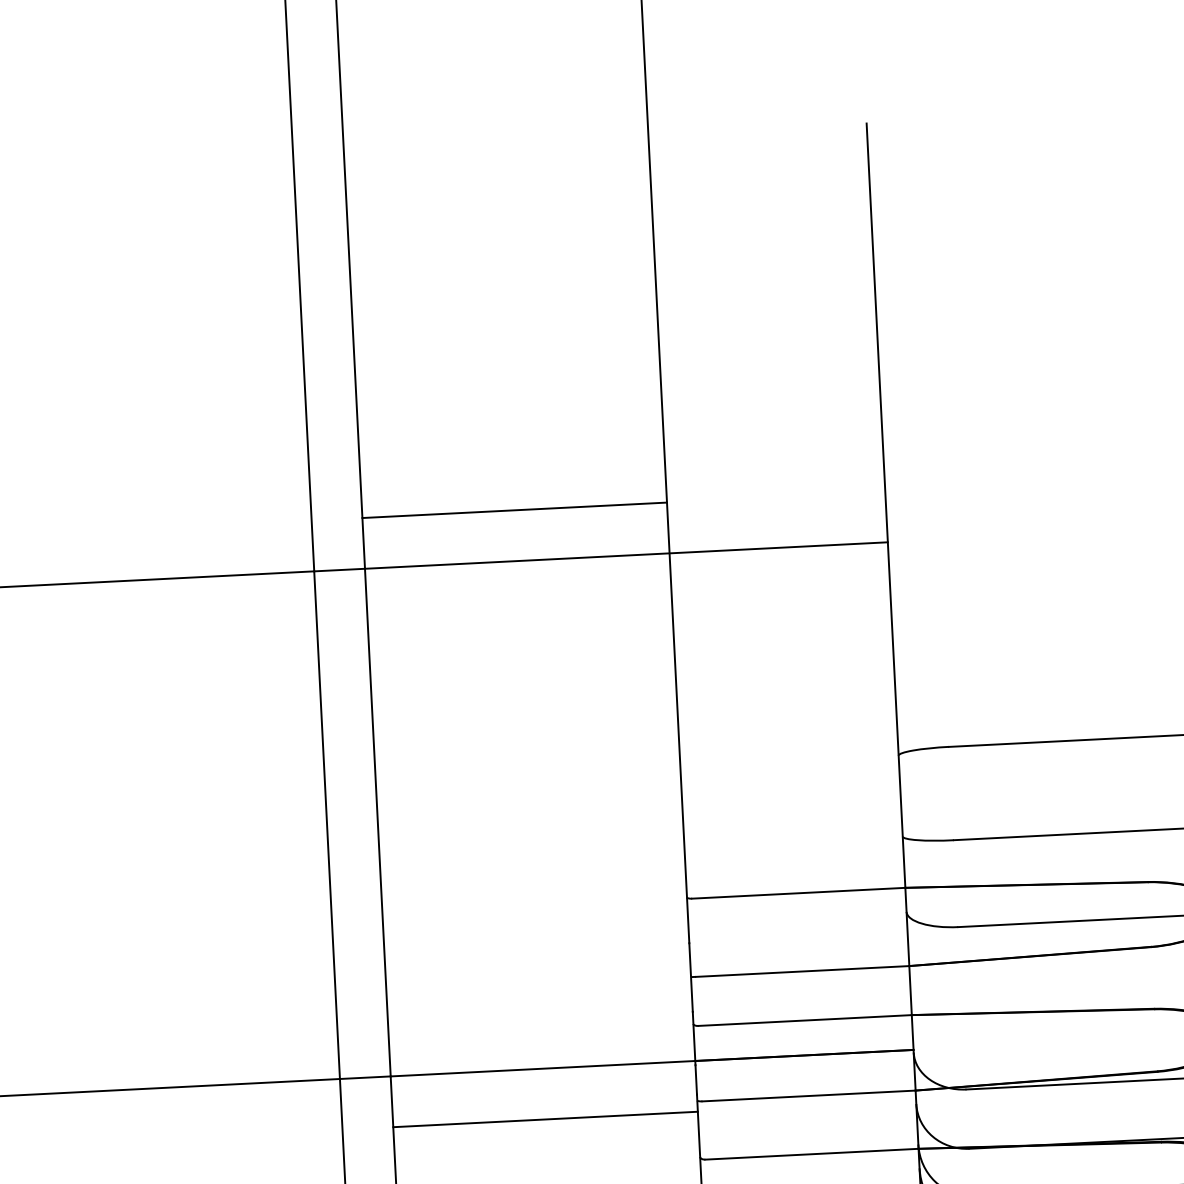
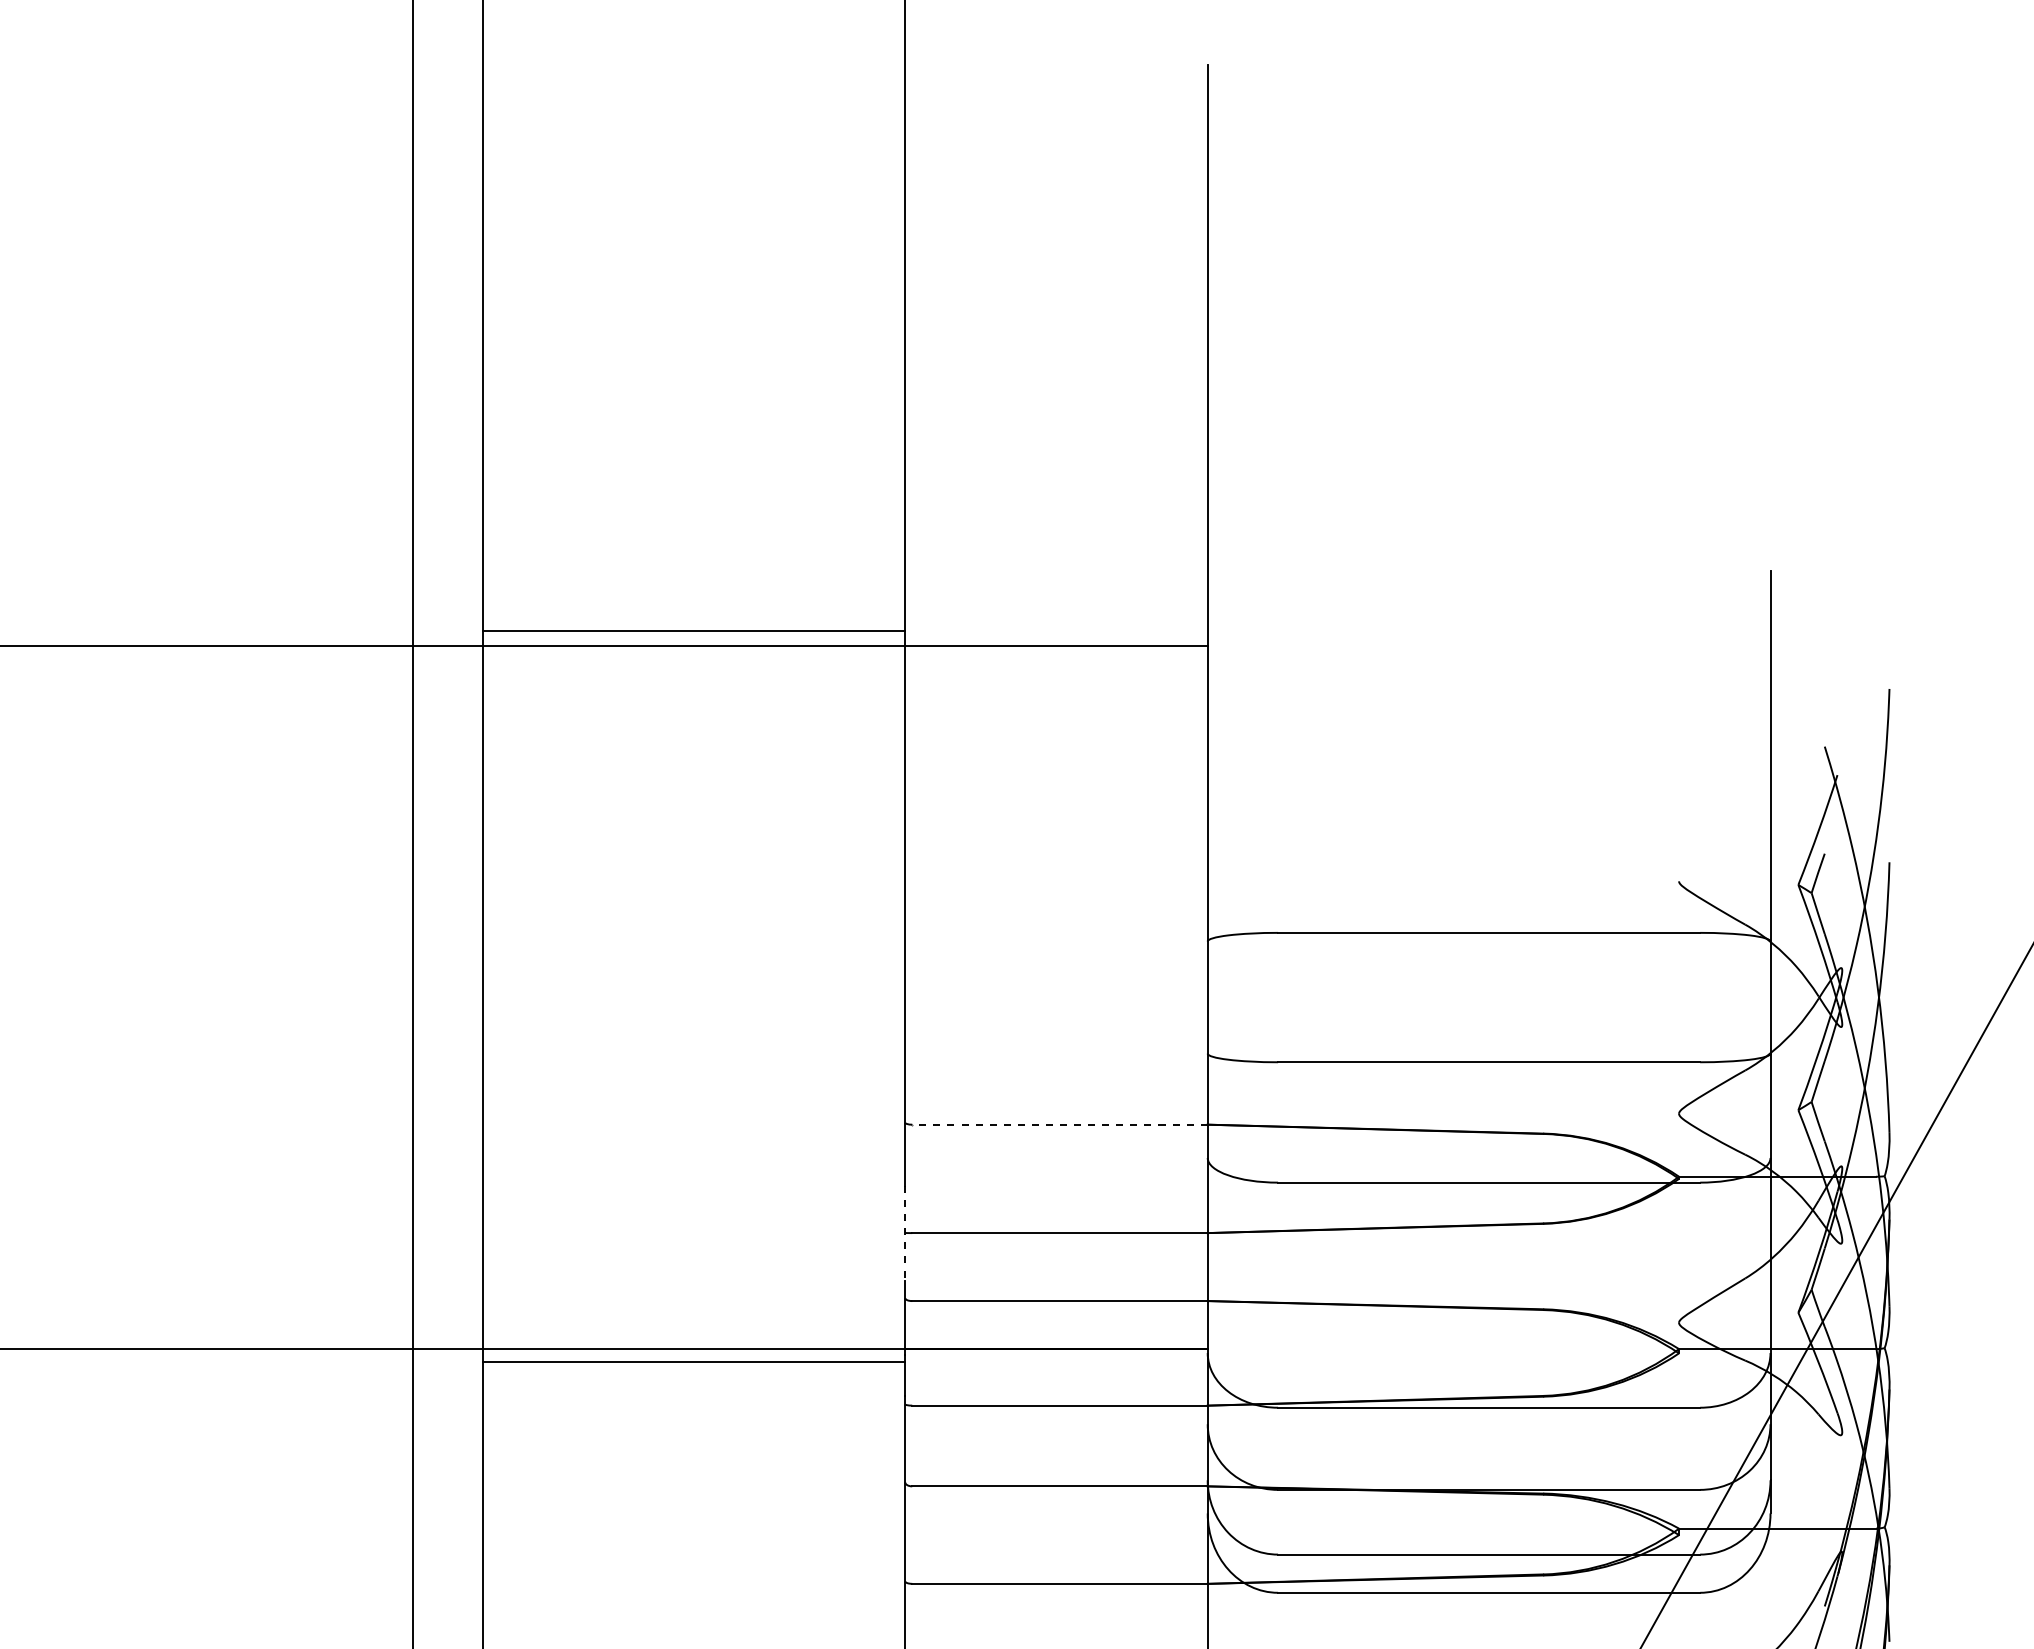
line: (514, 510) -> (694, 631), moved
line: (798, 893) -> (1059, 1124), solid -> dashed
line: (691, 977) -> (905, 1233), solid -> dashed
line: (545, 1119) -> (694, 1361), moved

